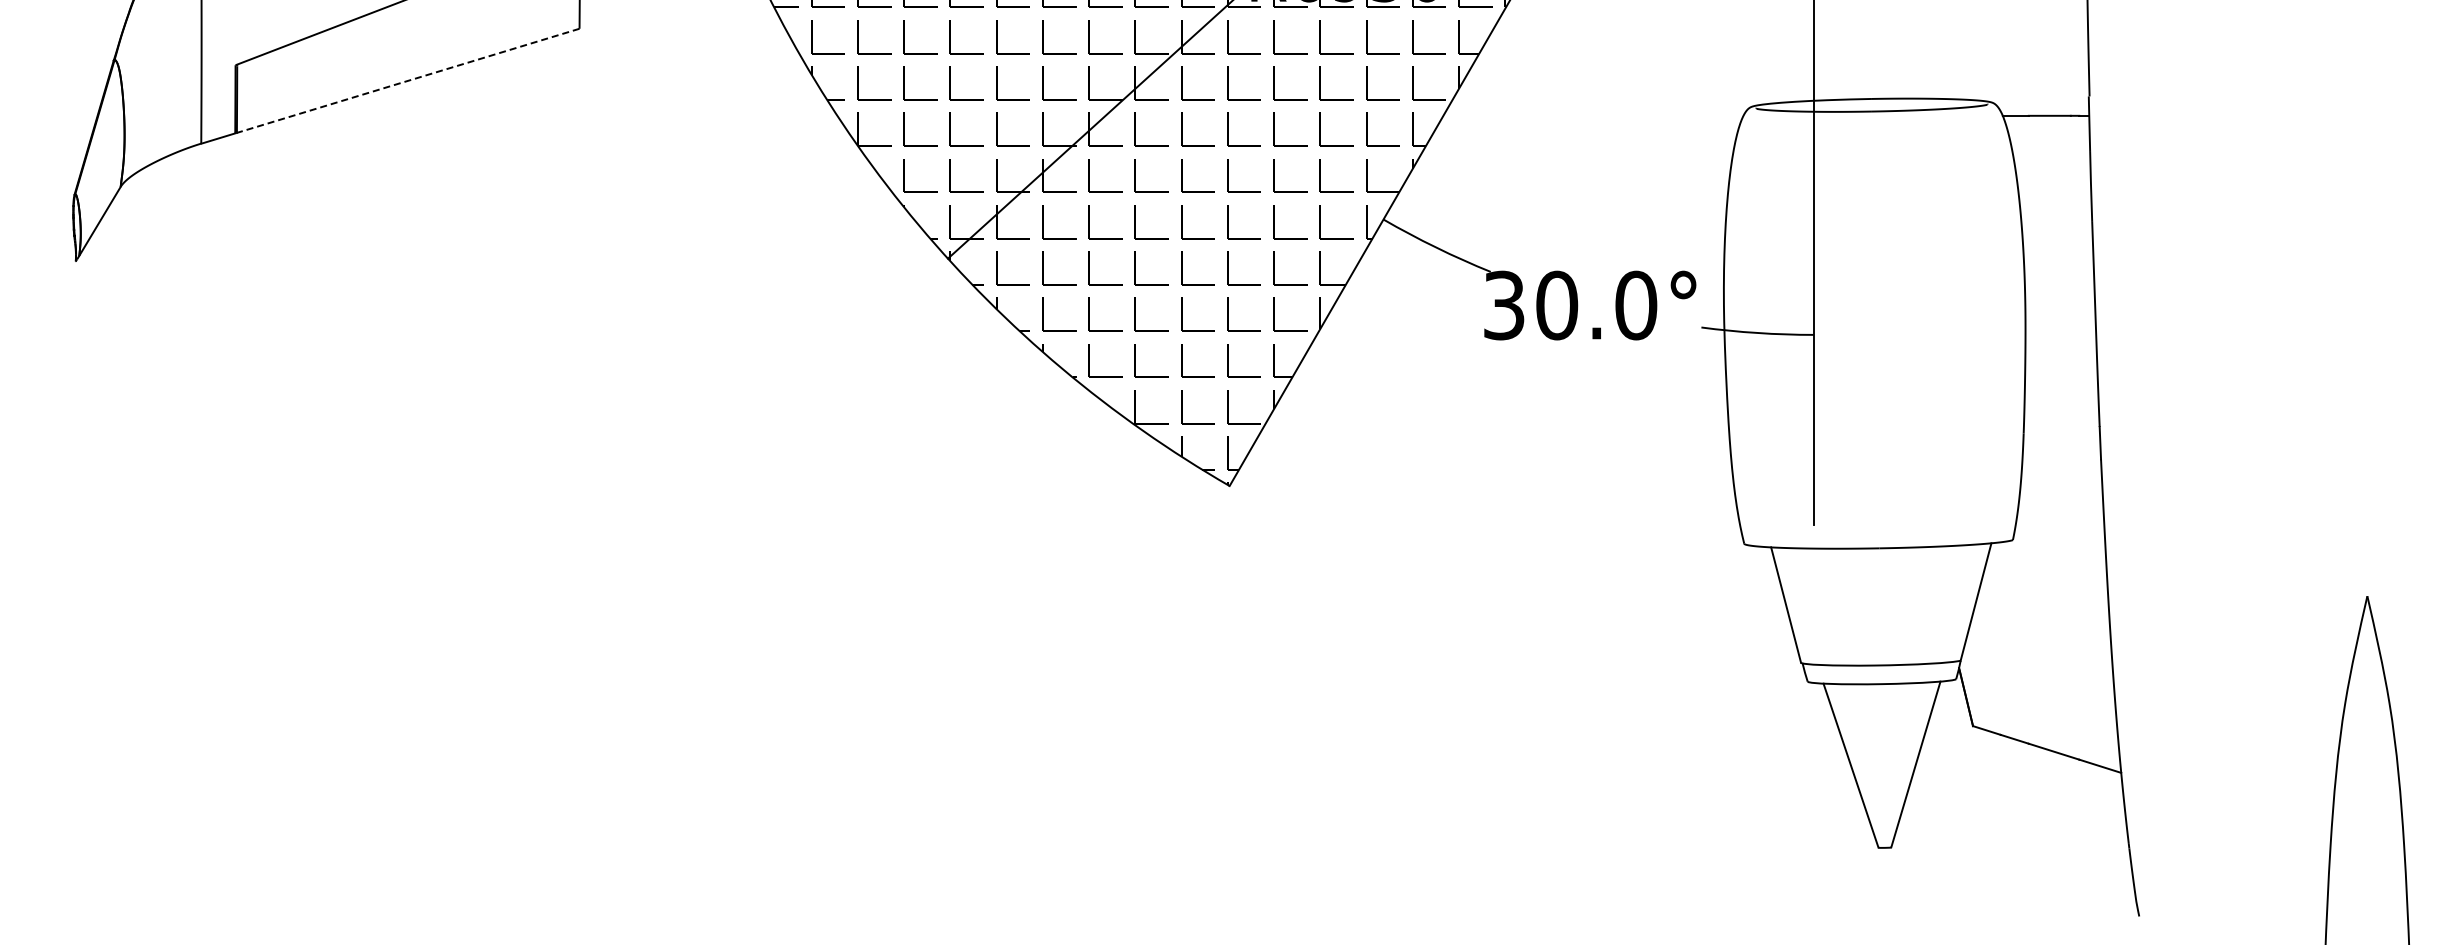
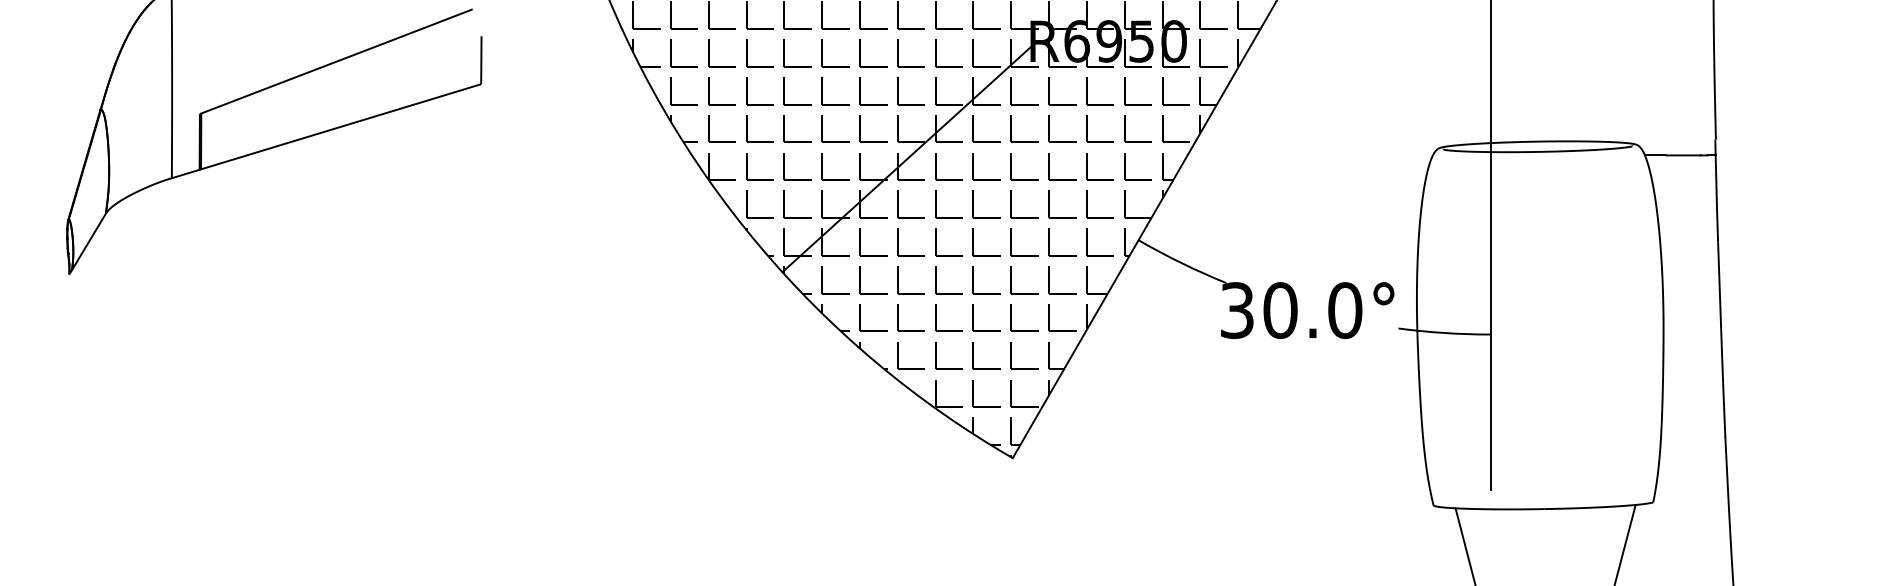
line: (407, 80) -> (340, 126), dashed -> solid

